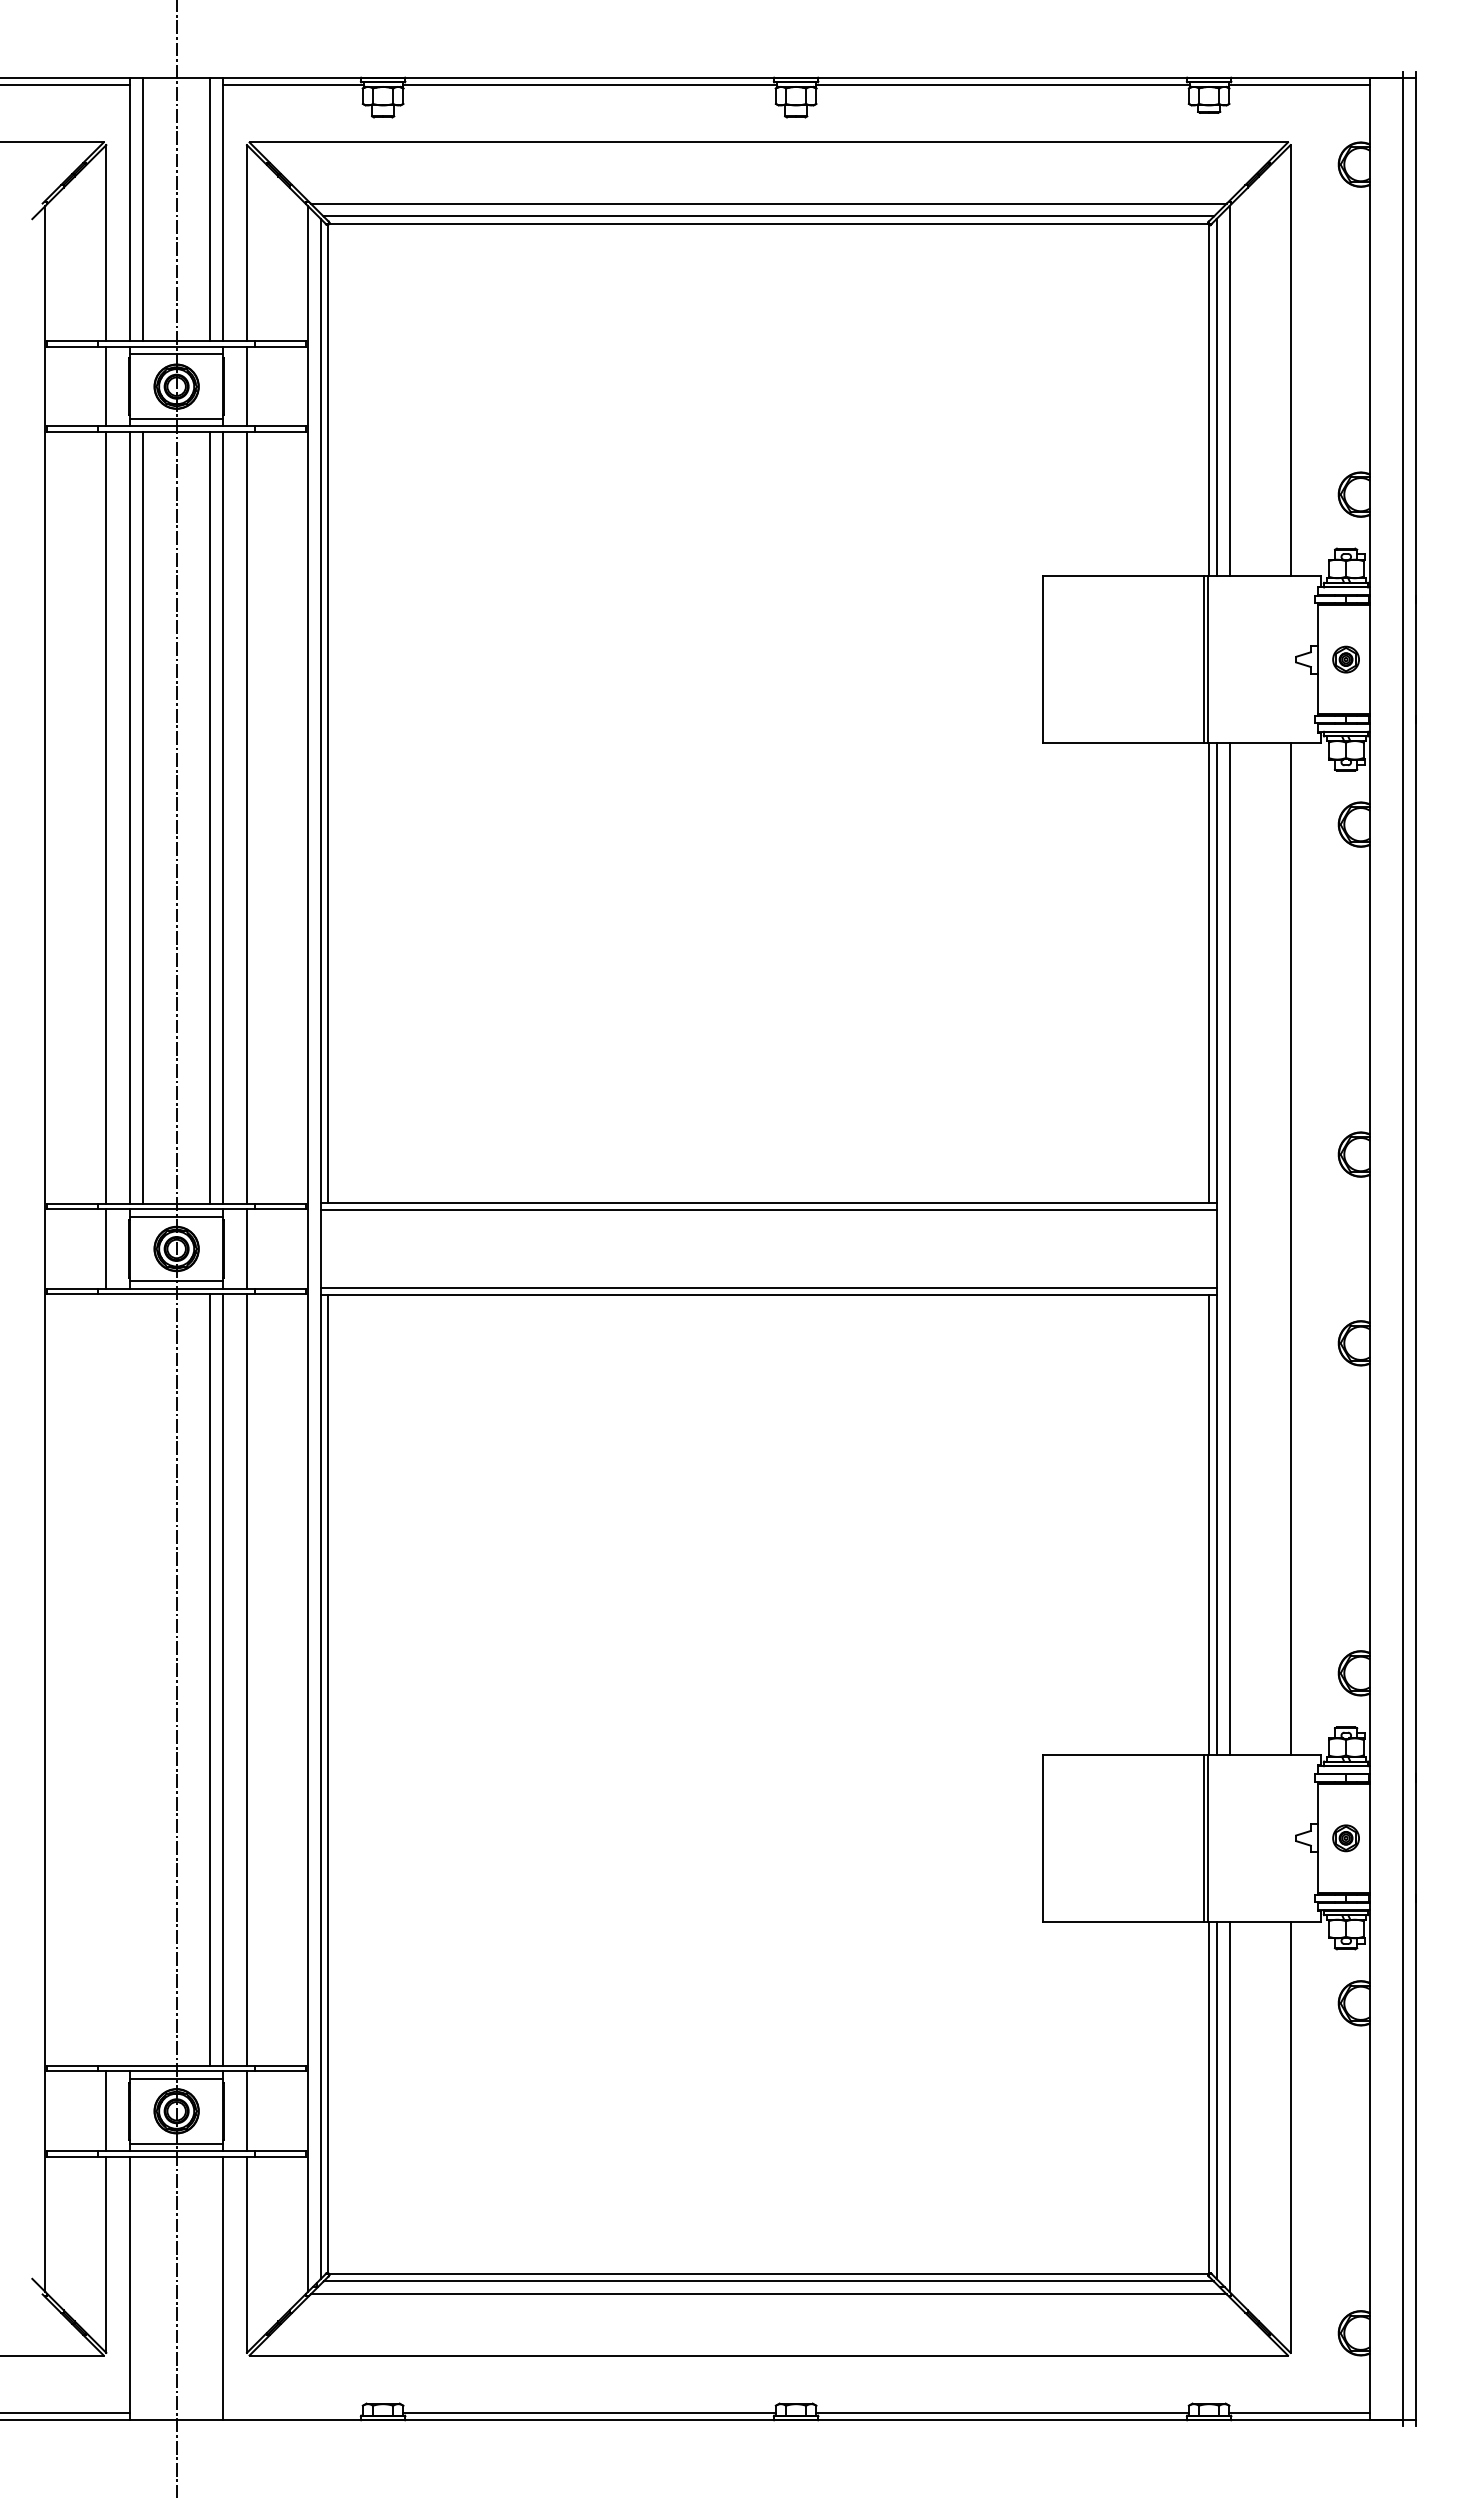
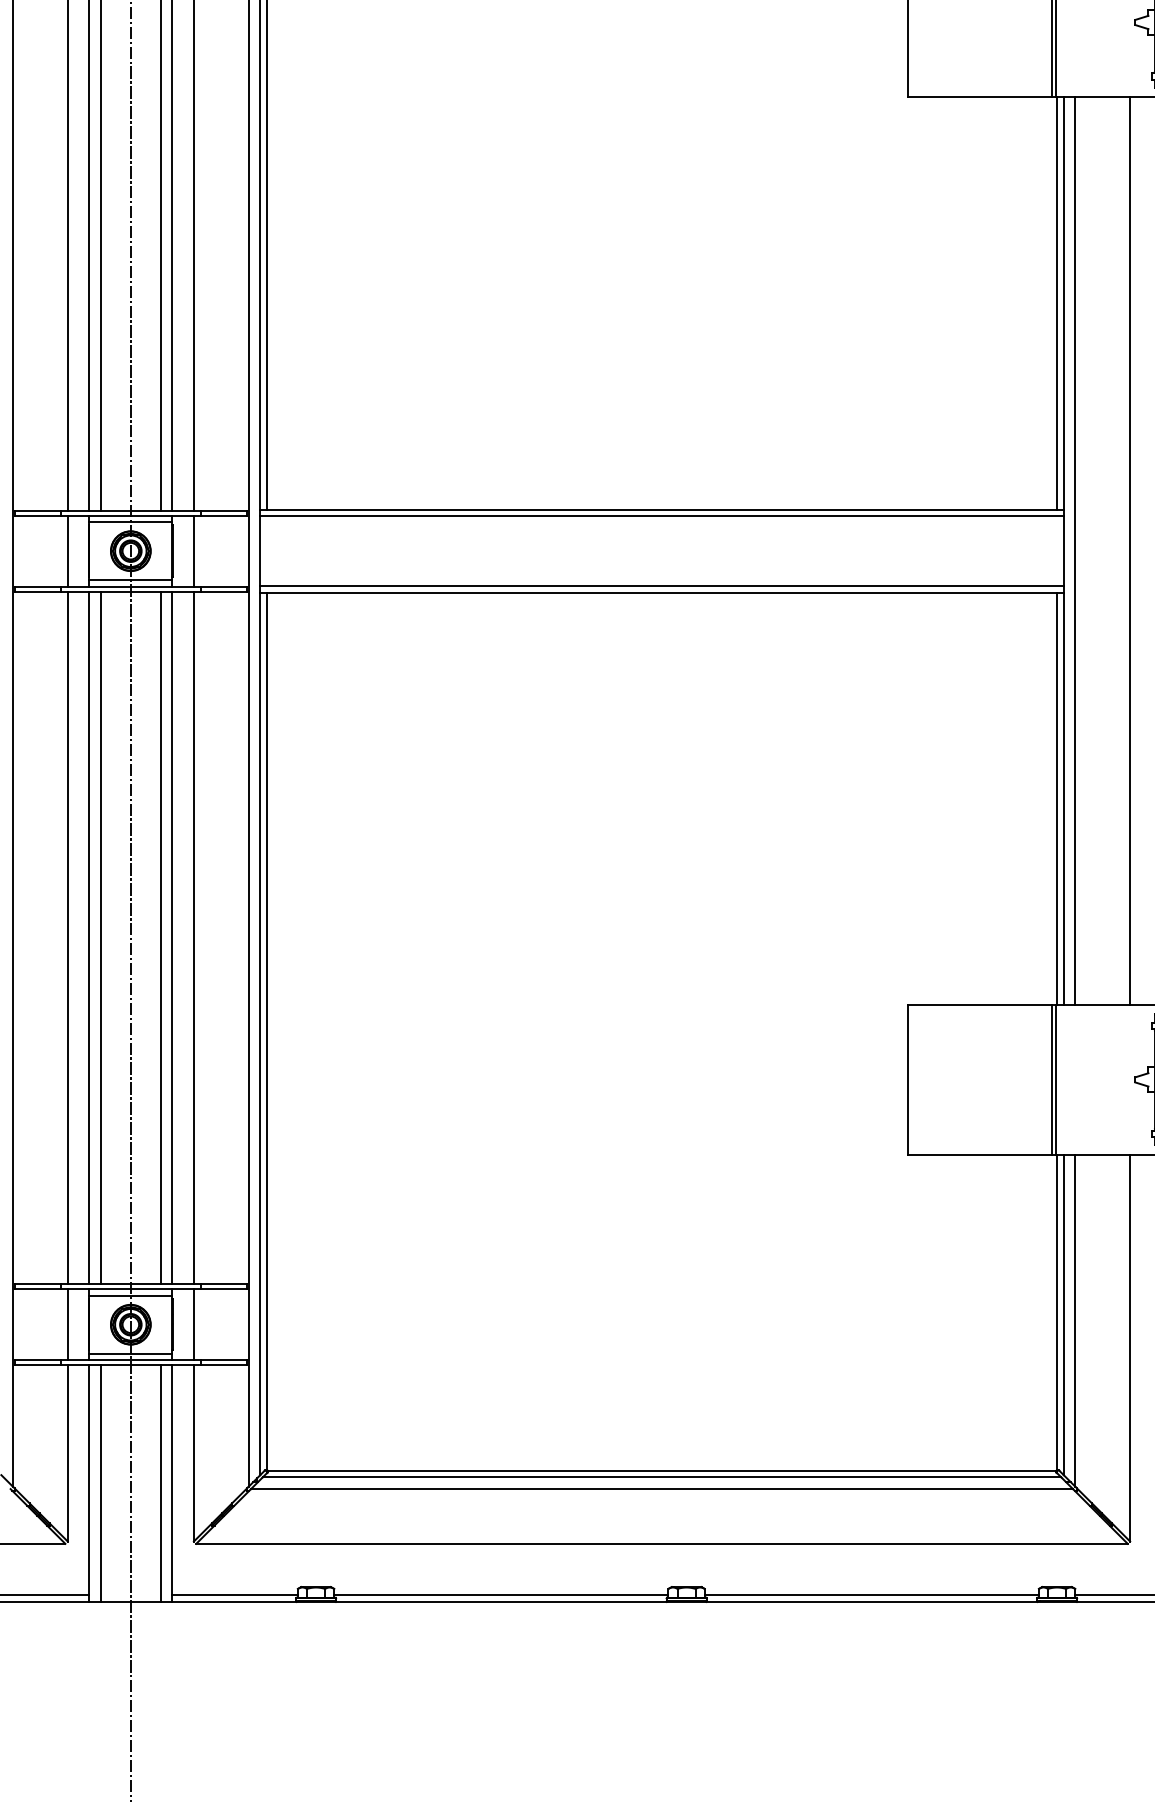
line: (106, 1679) -> (67, 937), added
line: (130, 1679) -> (89, 937), added
line: (143, 1679) -> (101, 937), added
line: (143, 2288) -> (101, 1483), added
line: (209, 2288) -> (160, 1483), added
line: (292, 2412) -> (234, 1594), added

